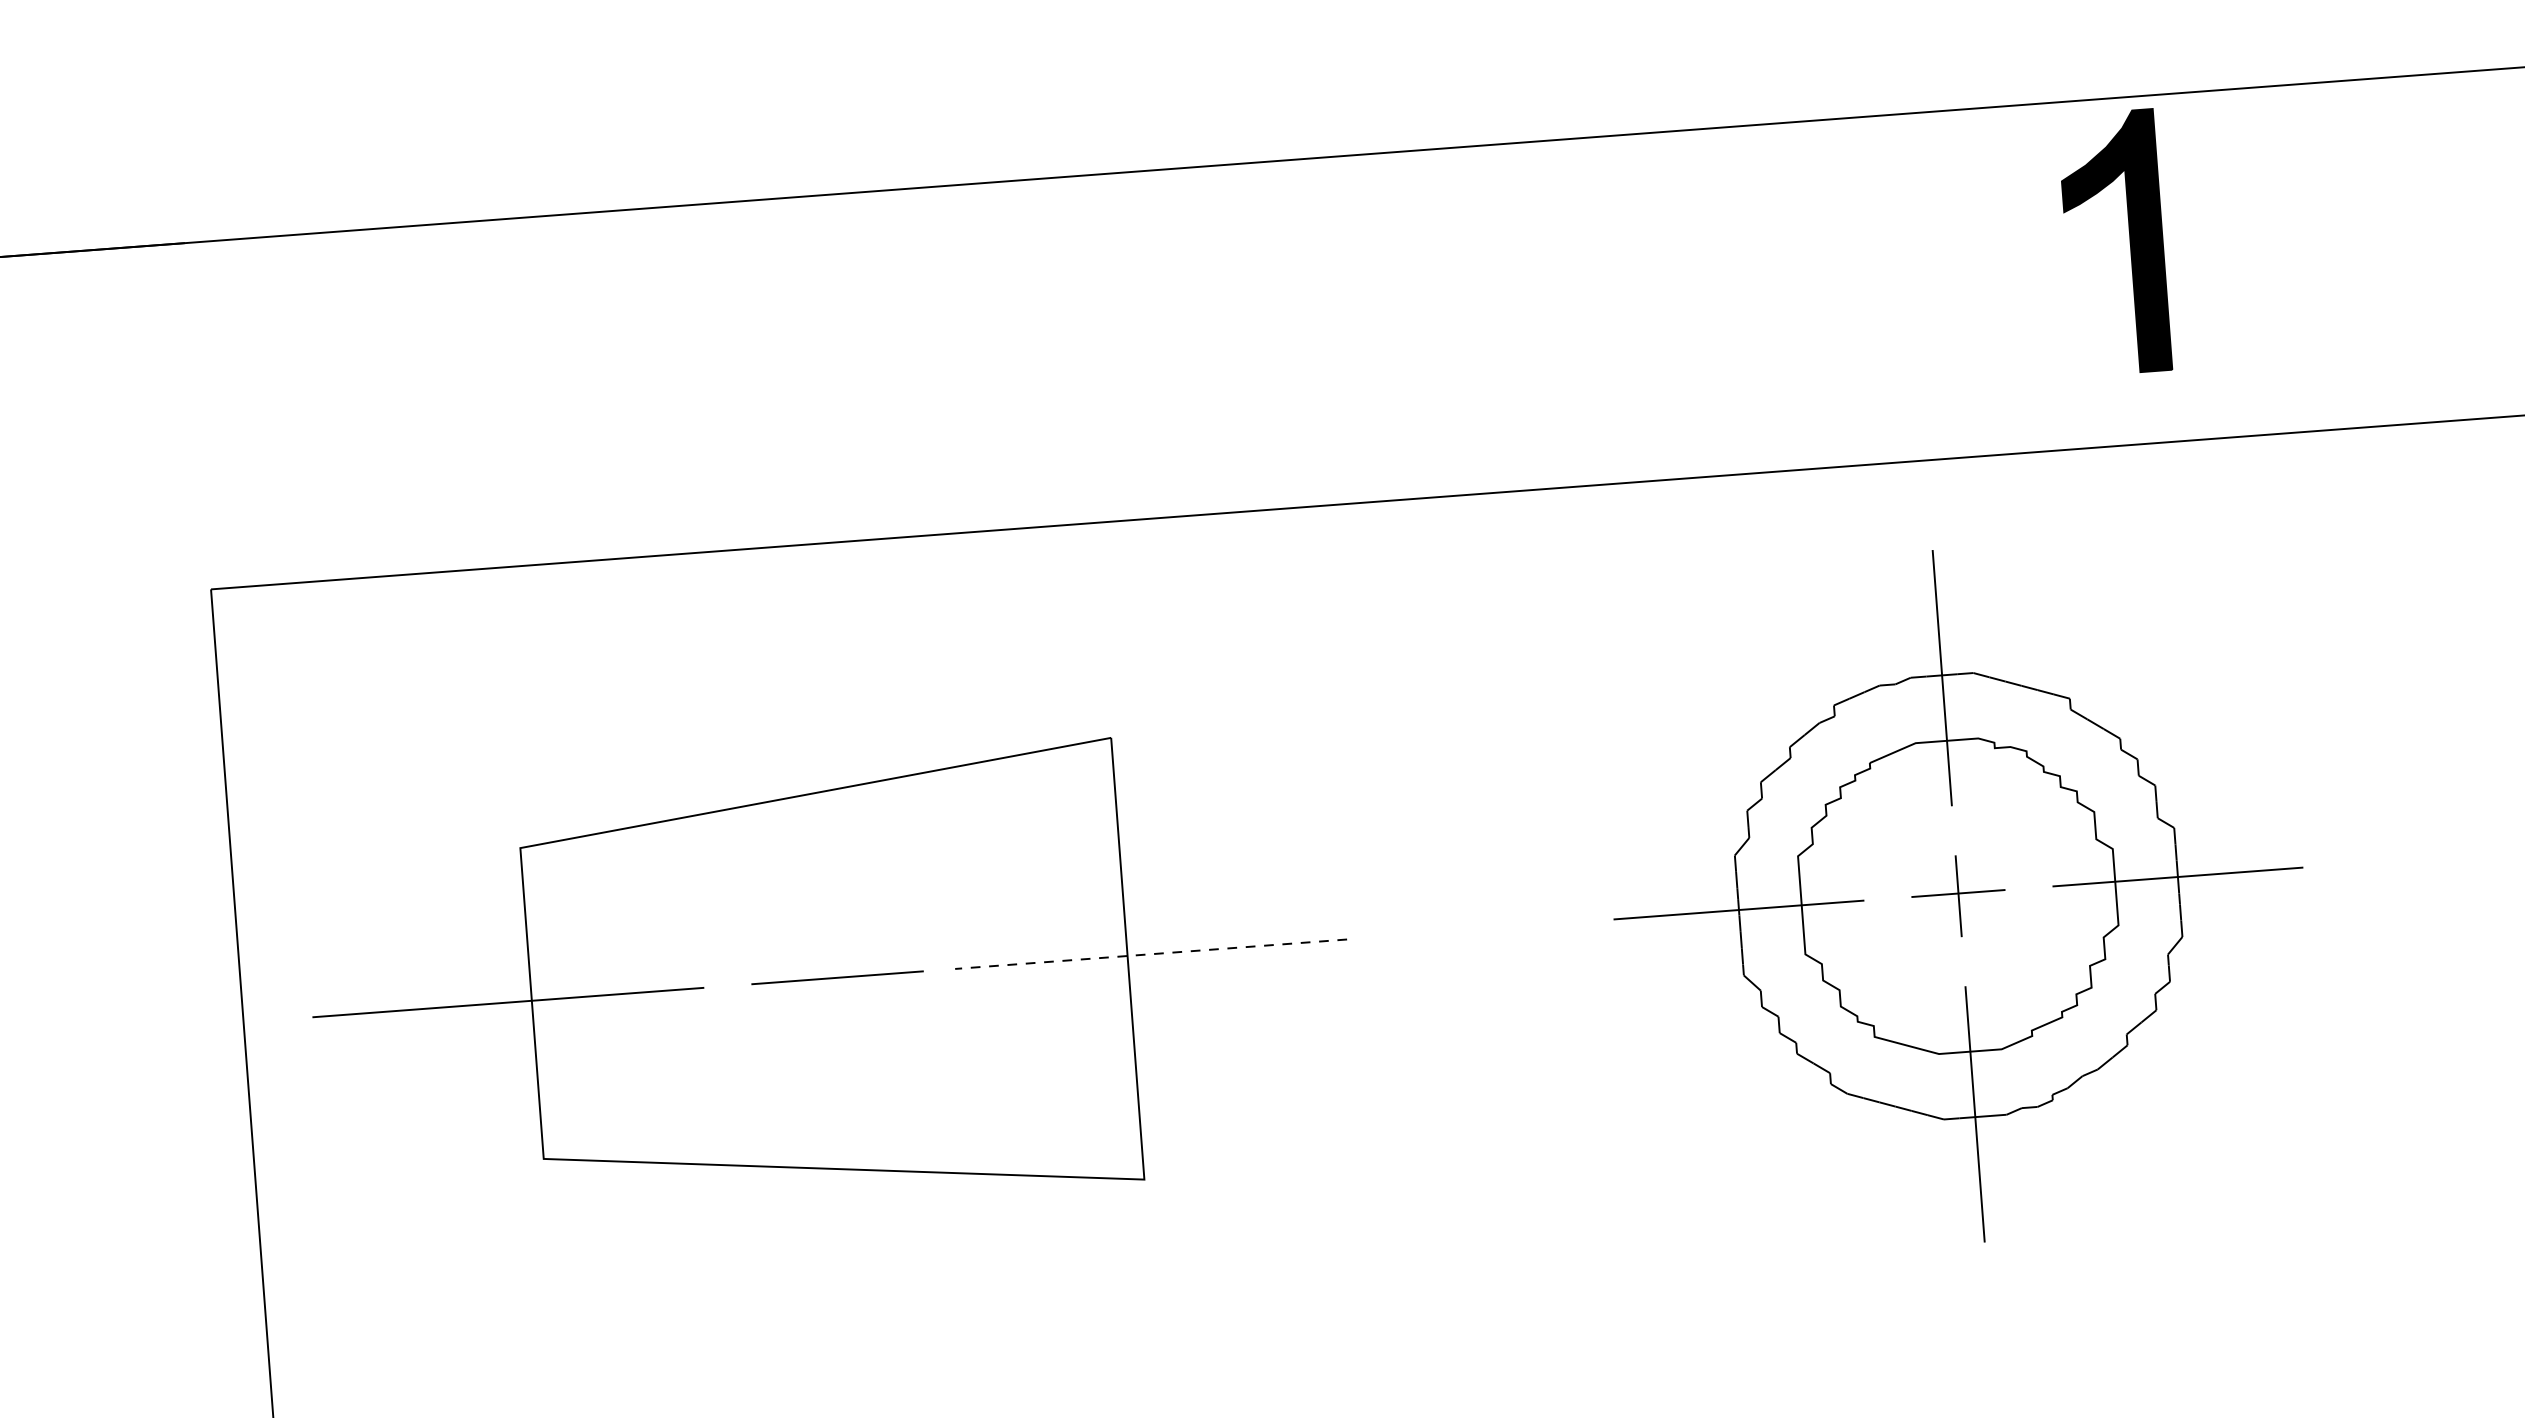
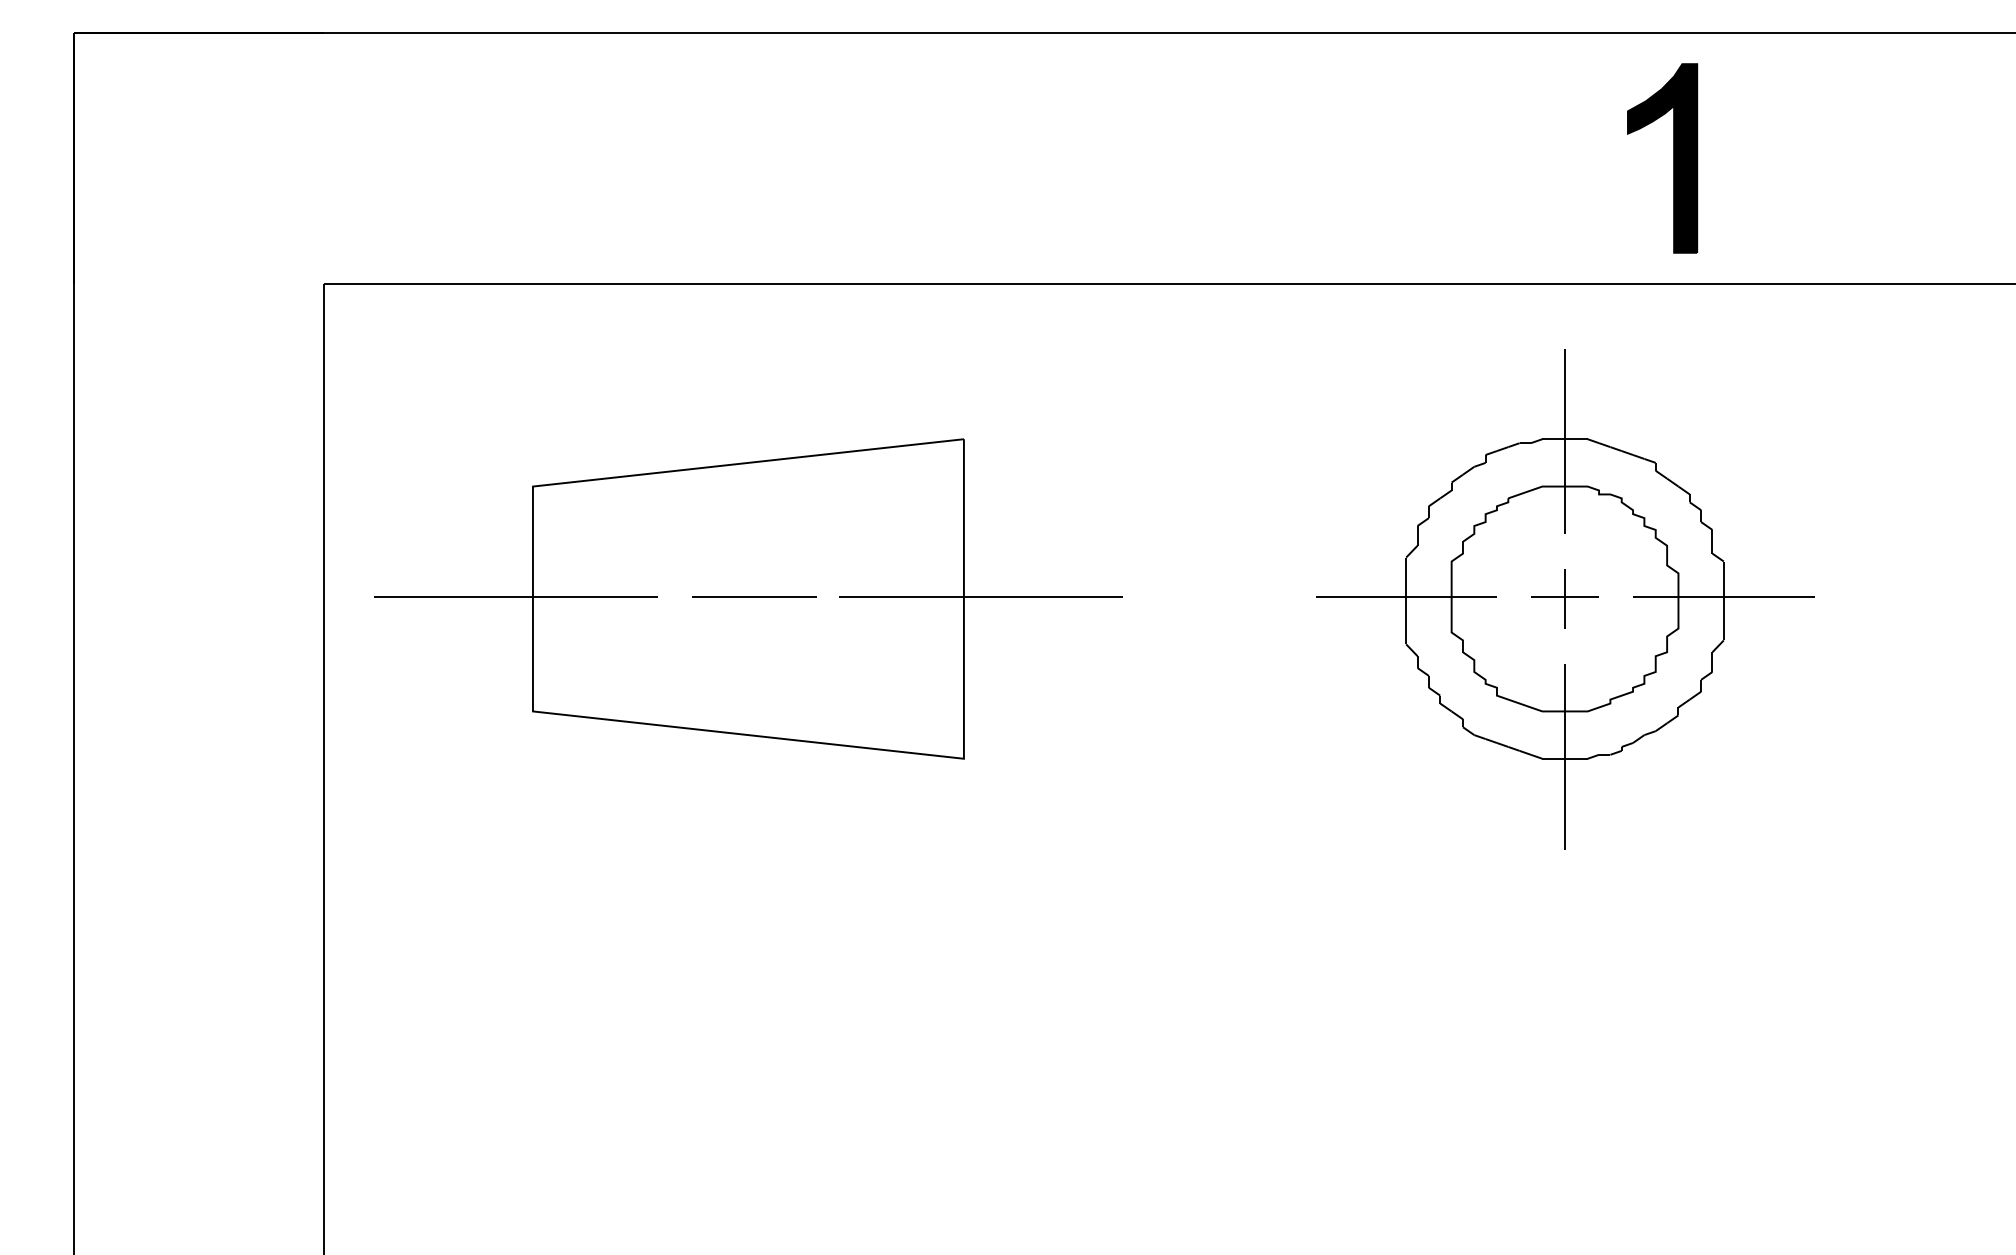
part: (2129, 241) -> (1673, 158), moved
line: (1150, 954) -> (980, 597), dashed -> solid

